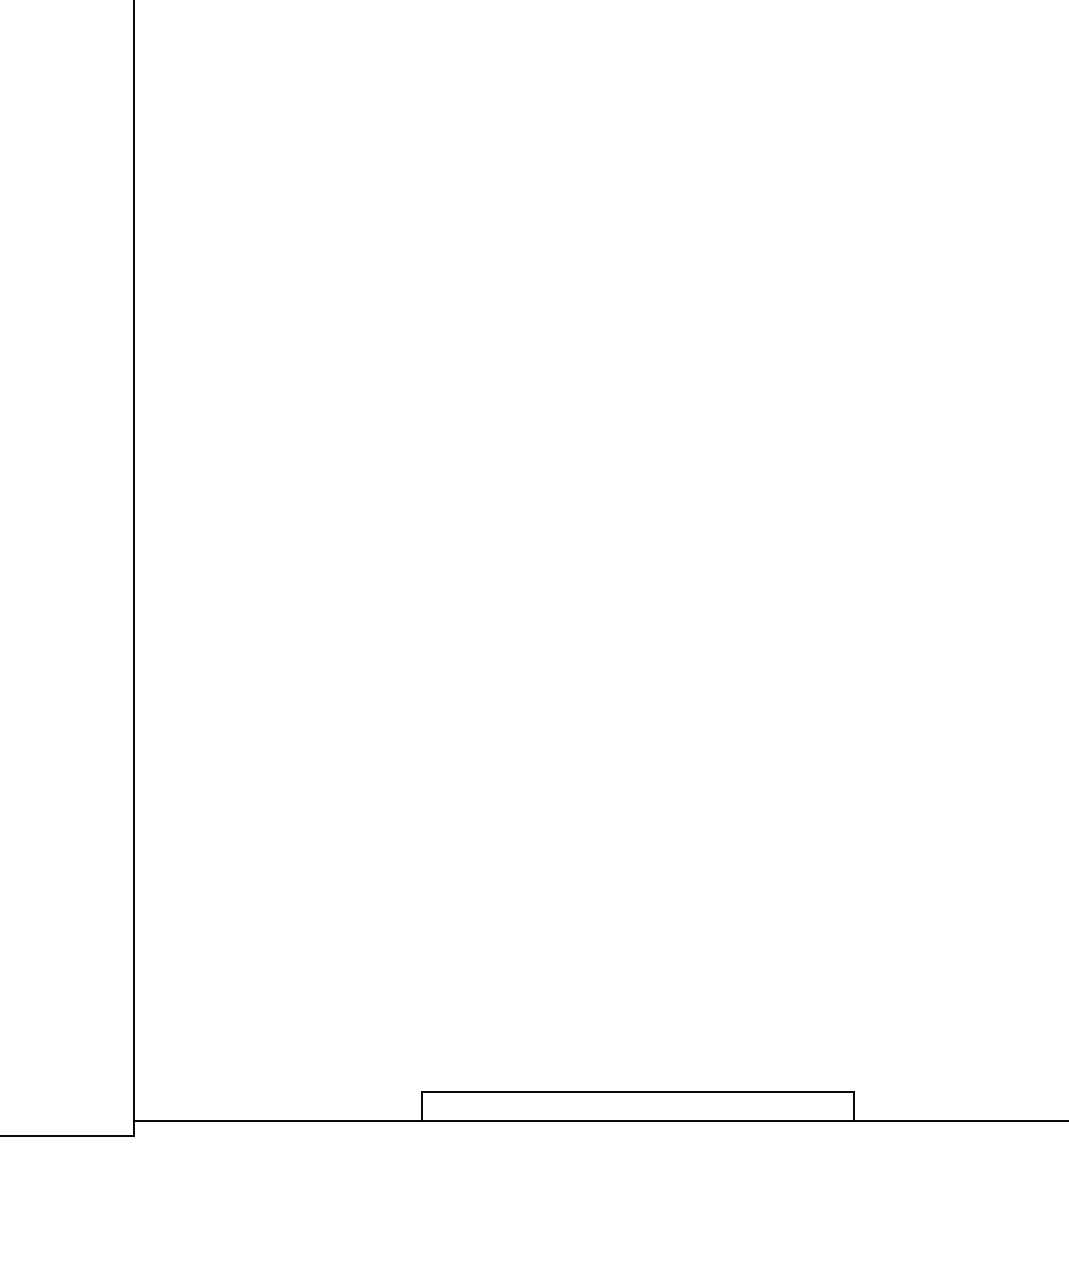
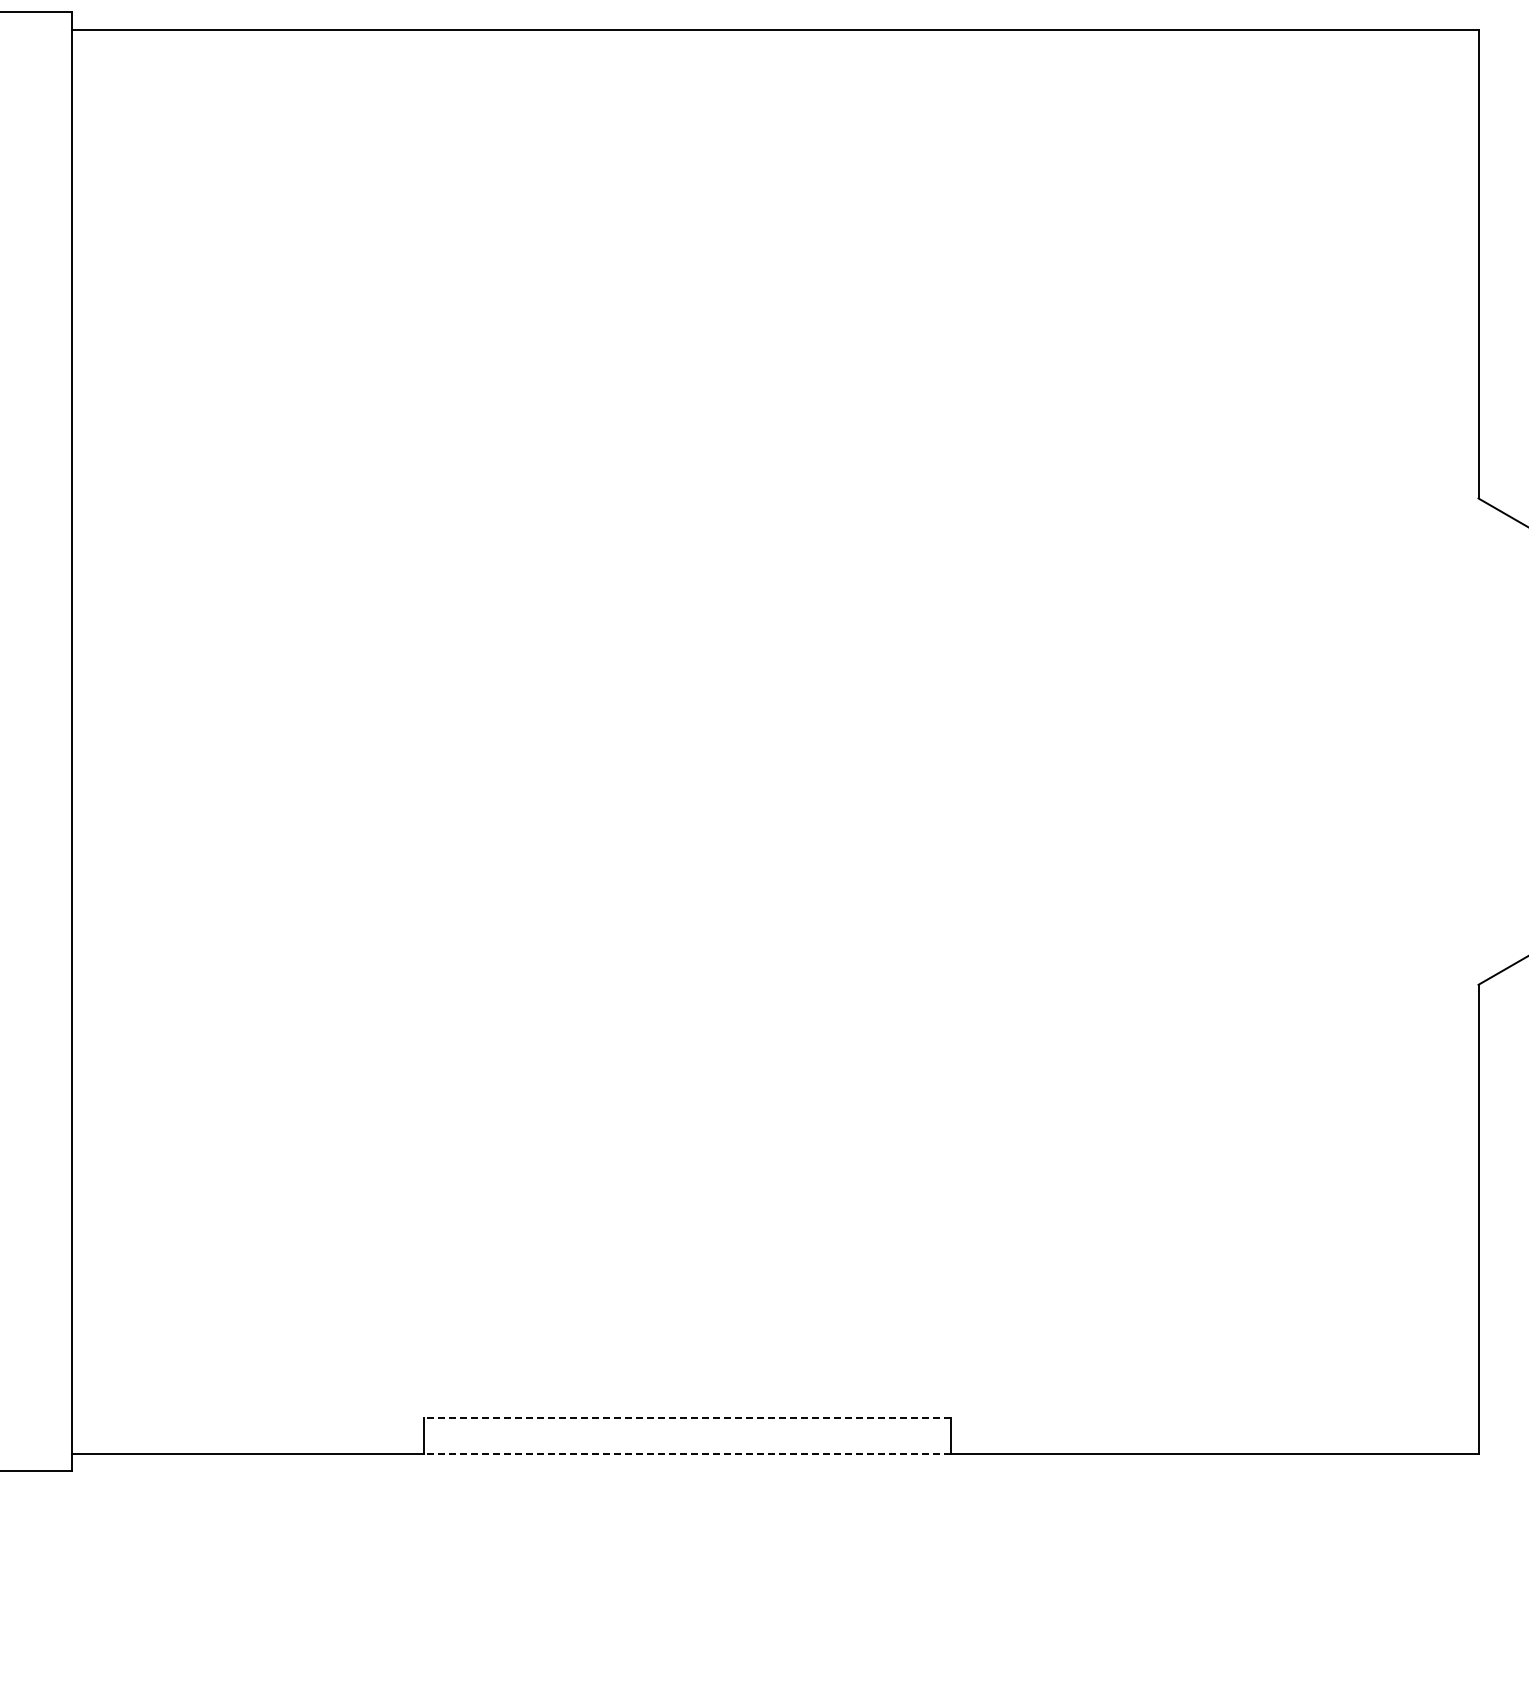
line: (637, 1092) -> (687, 1418), solid -> dashed
line: (637, 1121) -> (687, 1453), solid -> dashed

